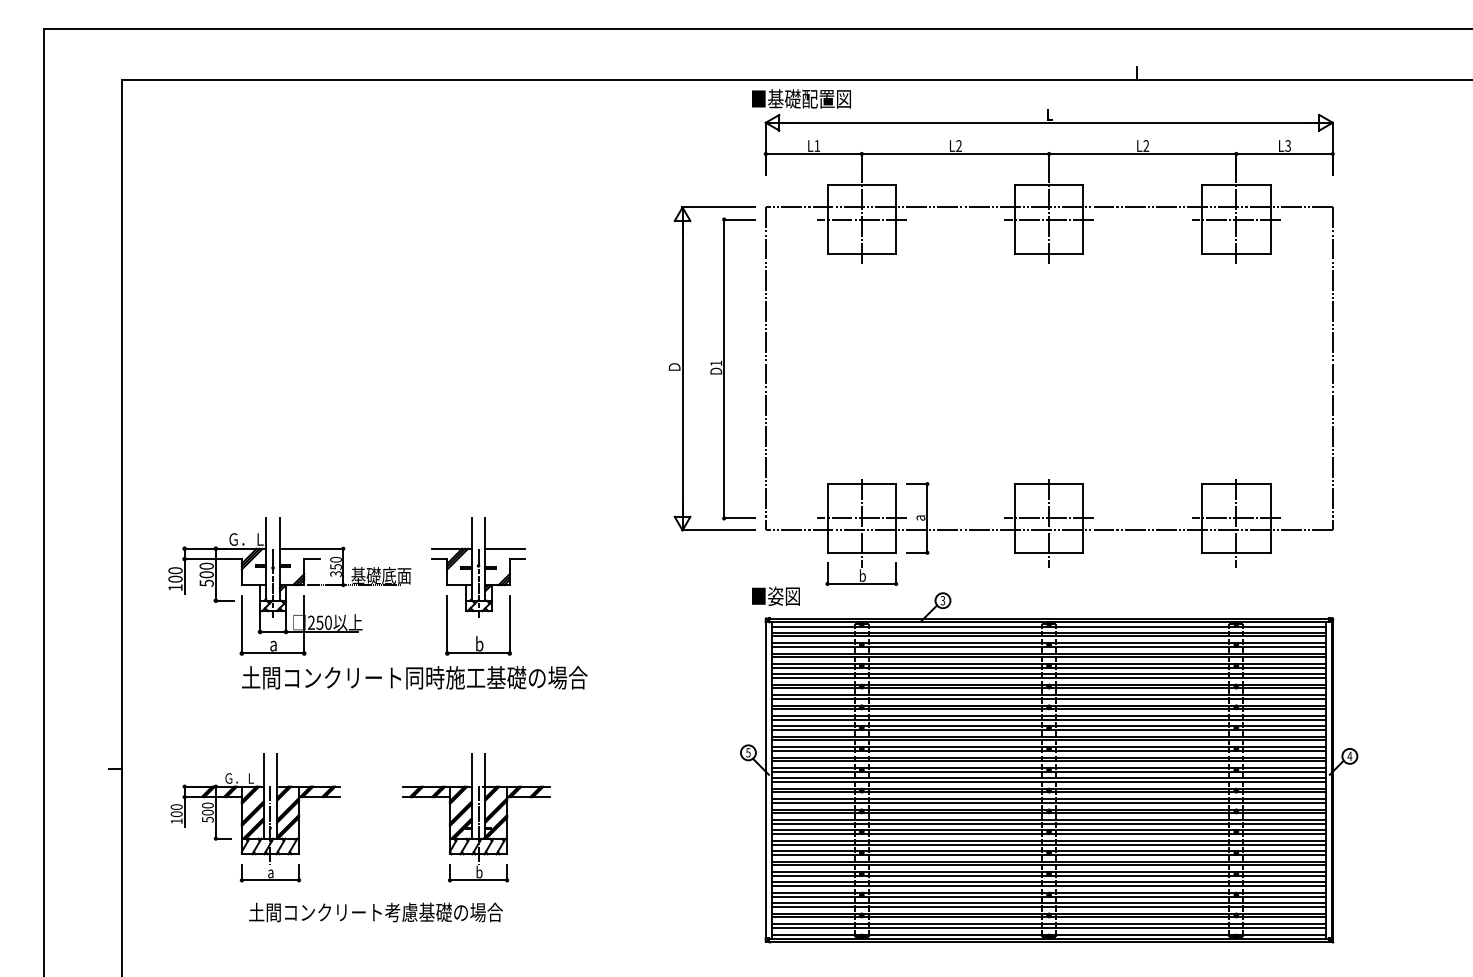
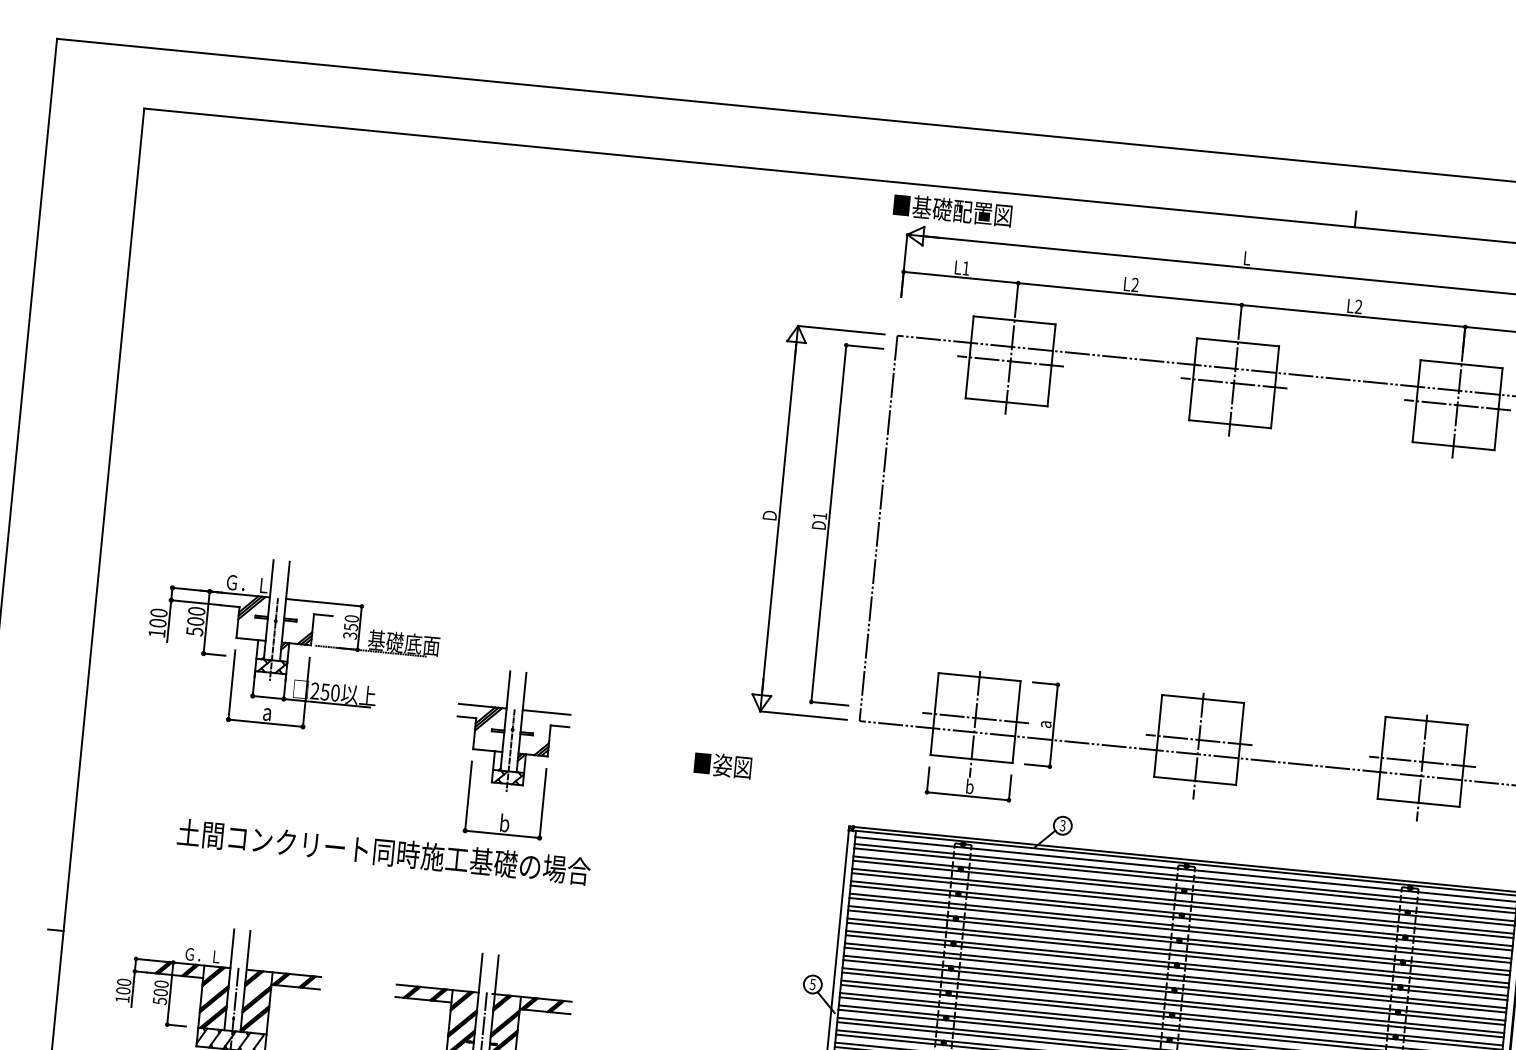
part: (289, 586) -> (293, 645), moved
text: (775, 595) -> (722, 764), moved
text: (414, 677) -> (383, 851), moved

